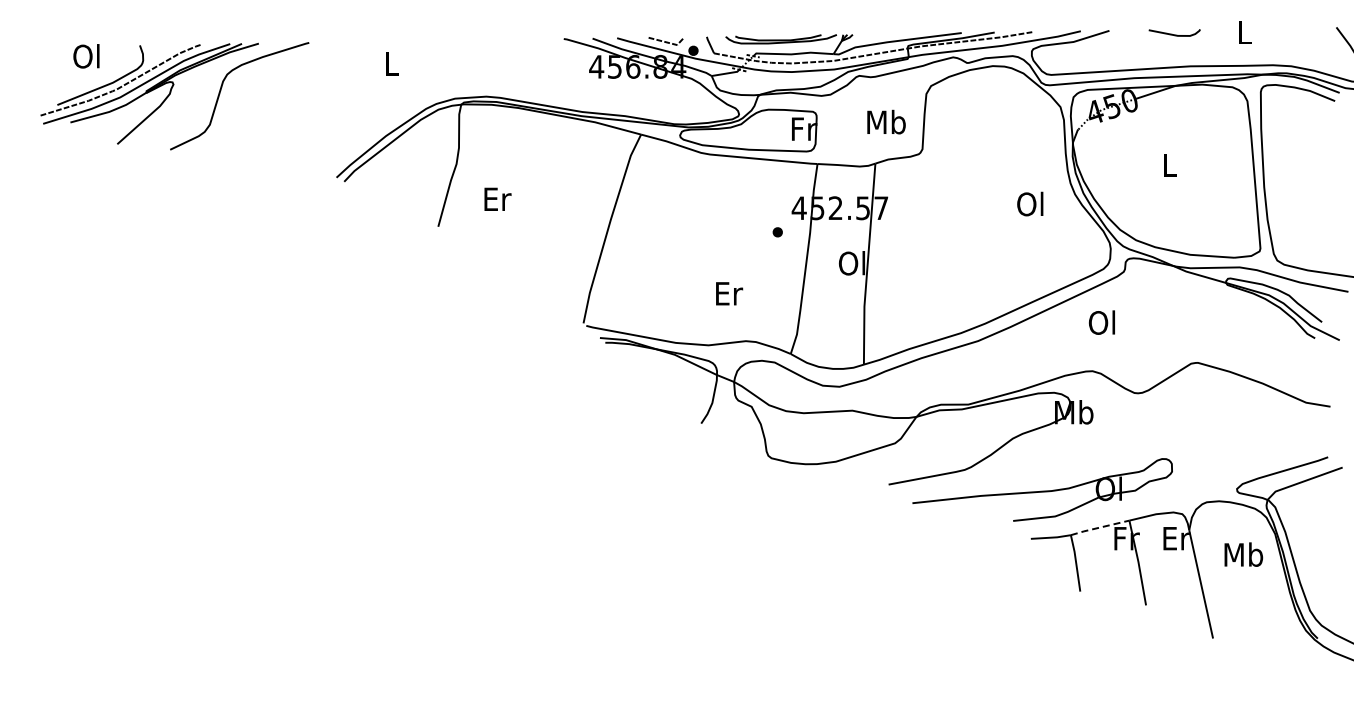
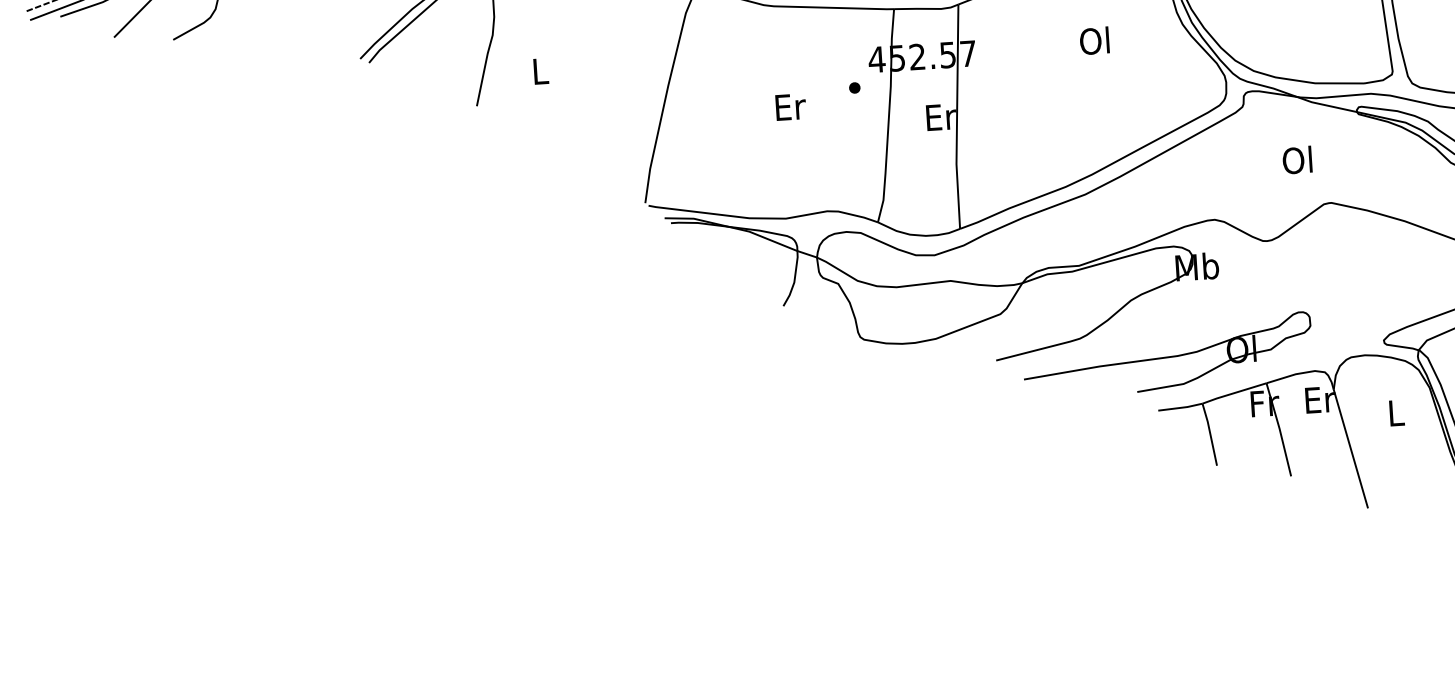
text: (497, 198) -> (540, 70), Er -> L
text: (1030, 203) -> (1094, 40), moved
text: (852, 263) -> (940, 117), Ol -> Er
text: (729, 293) -> (790, 106), moved
text: (1101, 322) -> (1296, 160), moved
line: (1099, 527) -> (1233, 393), dashed -> solid
text: (1243, 554) -> (1395, 412), Mb -> L

